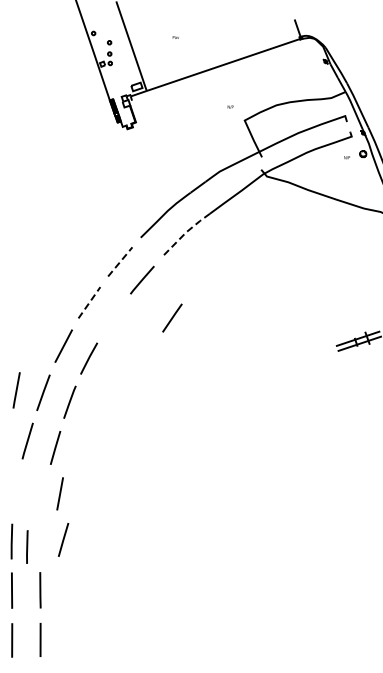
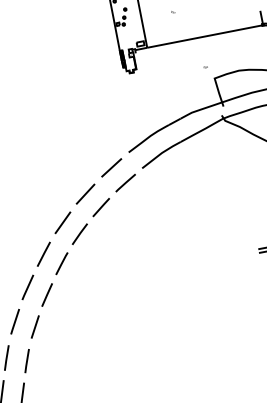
line: (185, 232) -> (161, 153), dashed -> solid
line: (120, 261) -> (111, 167), dashed -> solid
line: (89, 302) -> (85, 193), dashed -> solid
line: (172, 317) -> (101, 207), moved
line: (16, 390) -> (15, 321), moved
line: (59, 493) -> (34, 326), moved
line: (63, 539) -> (44, 361), removed
line: (27, 546) -> (27, 360), moved

